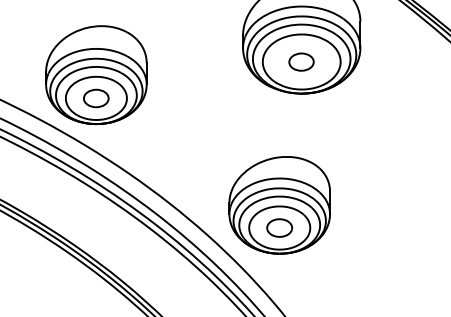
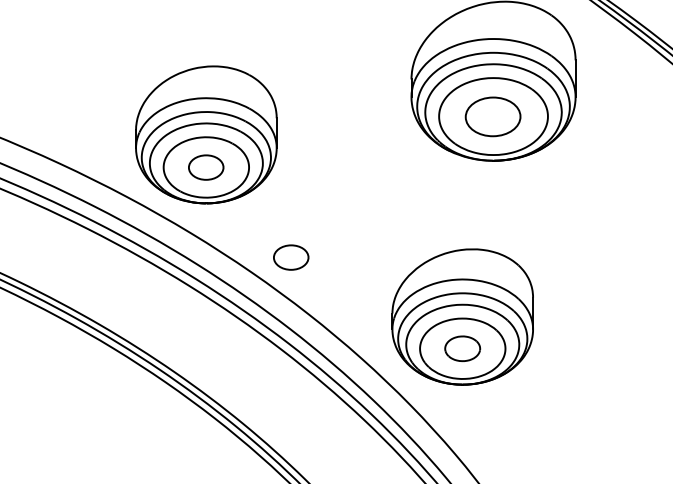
part: (301, 61) -> (493, 116), size x1.6
part: (157, 162) -> (291, 257), added

